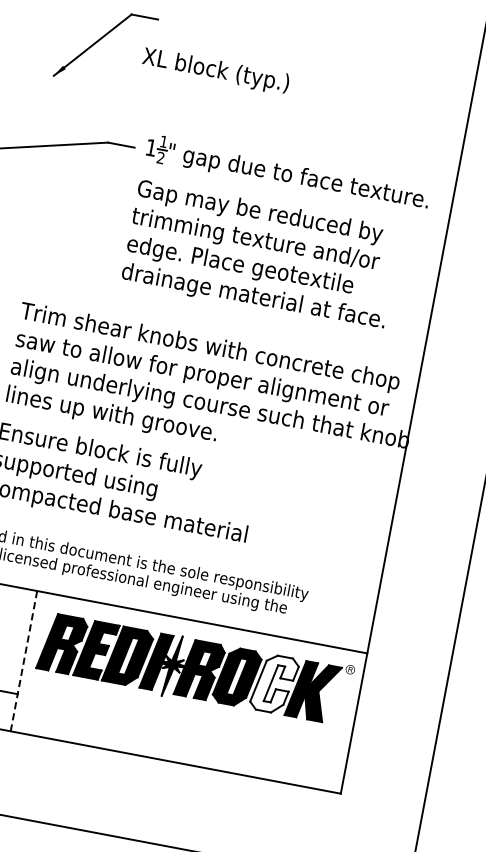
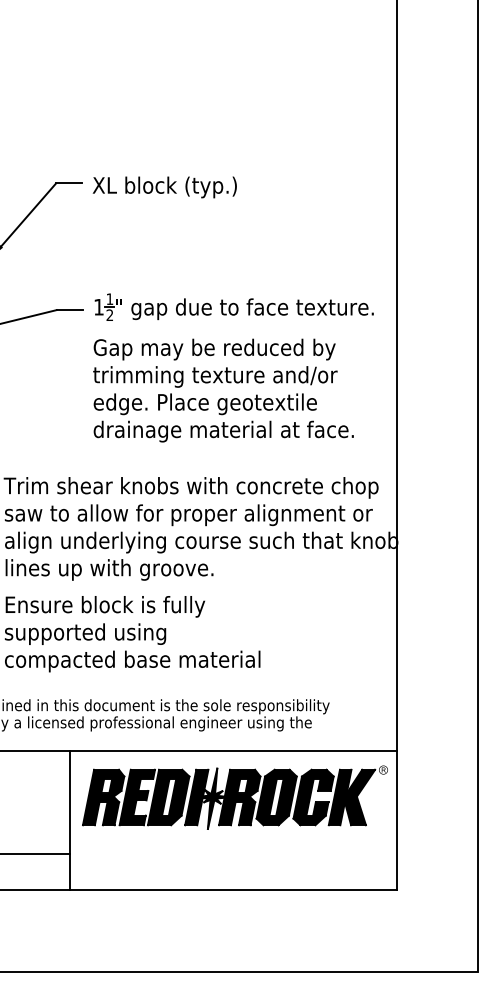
text: (215, 71) -> (164, 187), moved
line: (24, 661) -> (70, 821), dashed -> solid
fill: (274, 684) -> (313, 797), added

